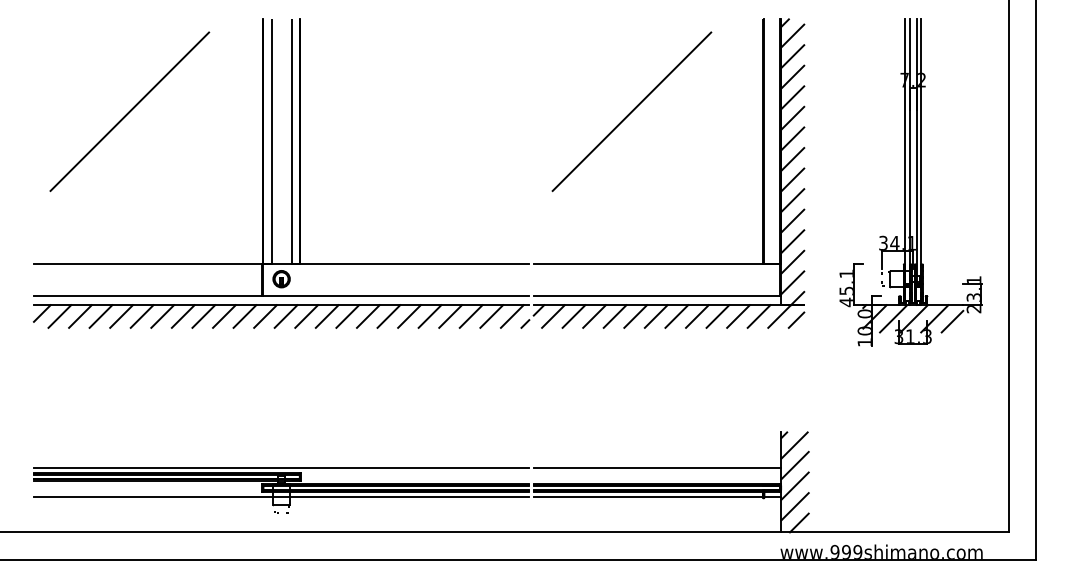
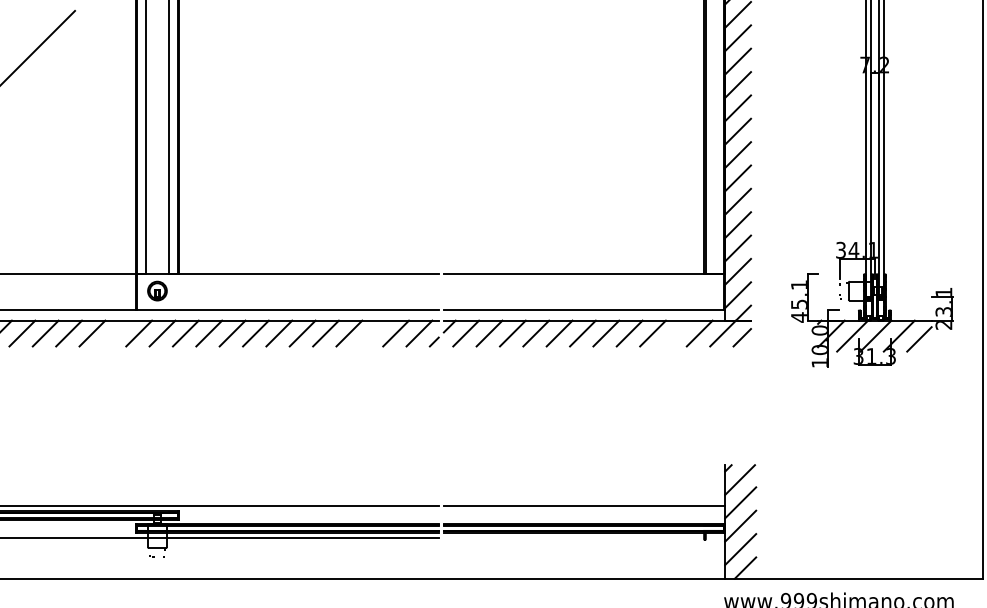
line: (631, 111) -> (554, 100), removed
line: (244, 316) -> (115, 333), removed
line: (470, 316) -> (371, 333), removed
line: (738, 316) -> (676, 333), removed
line: (657, 496) -> (584, 537), removed

